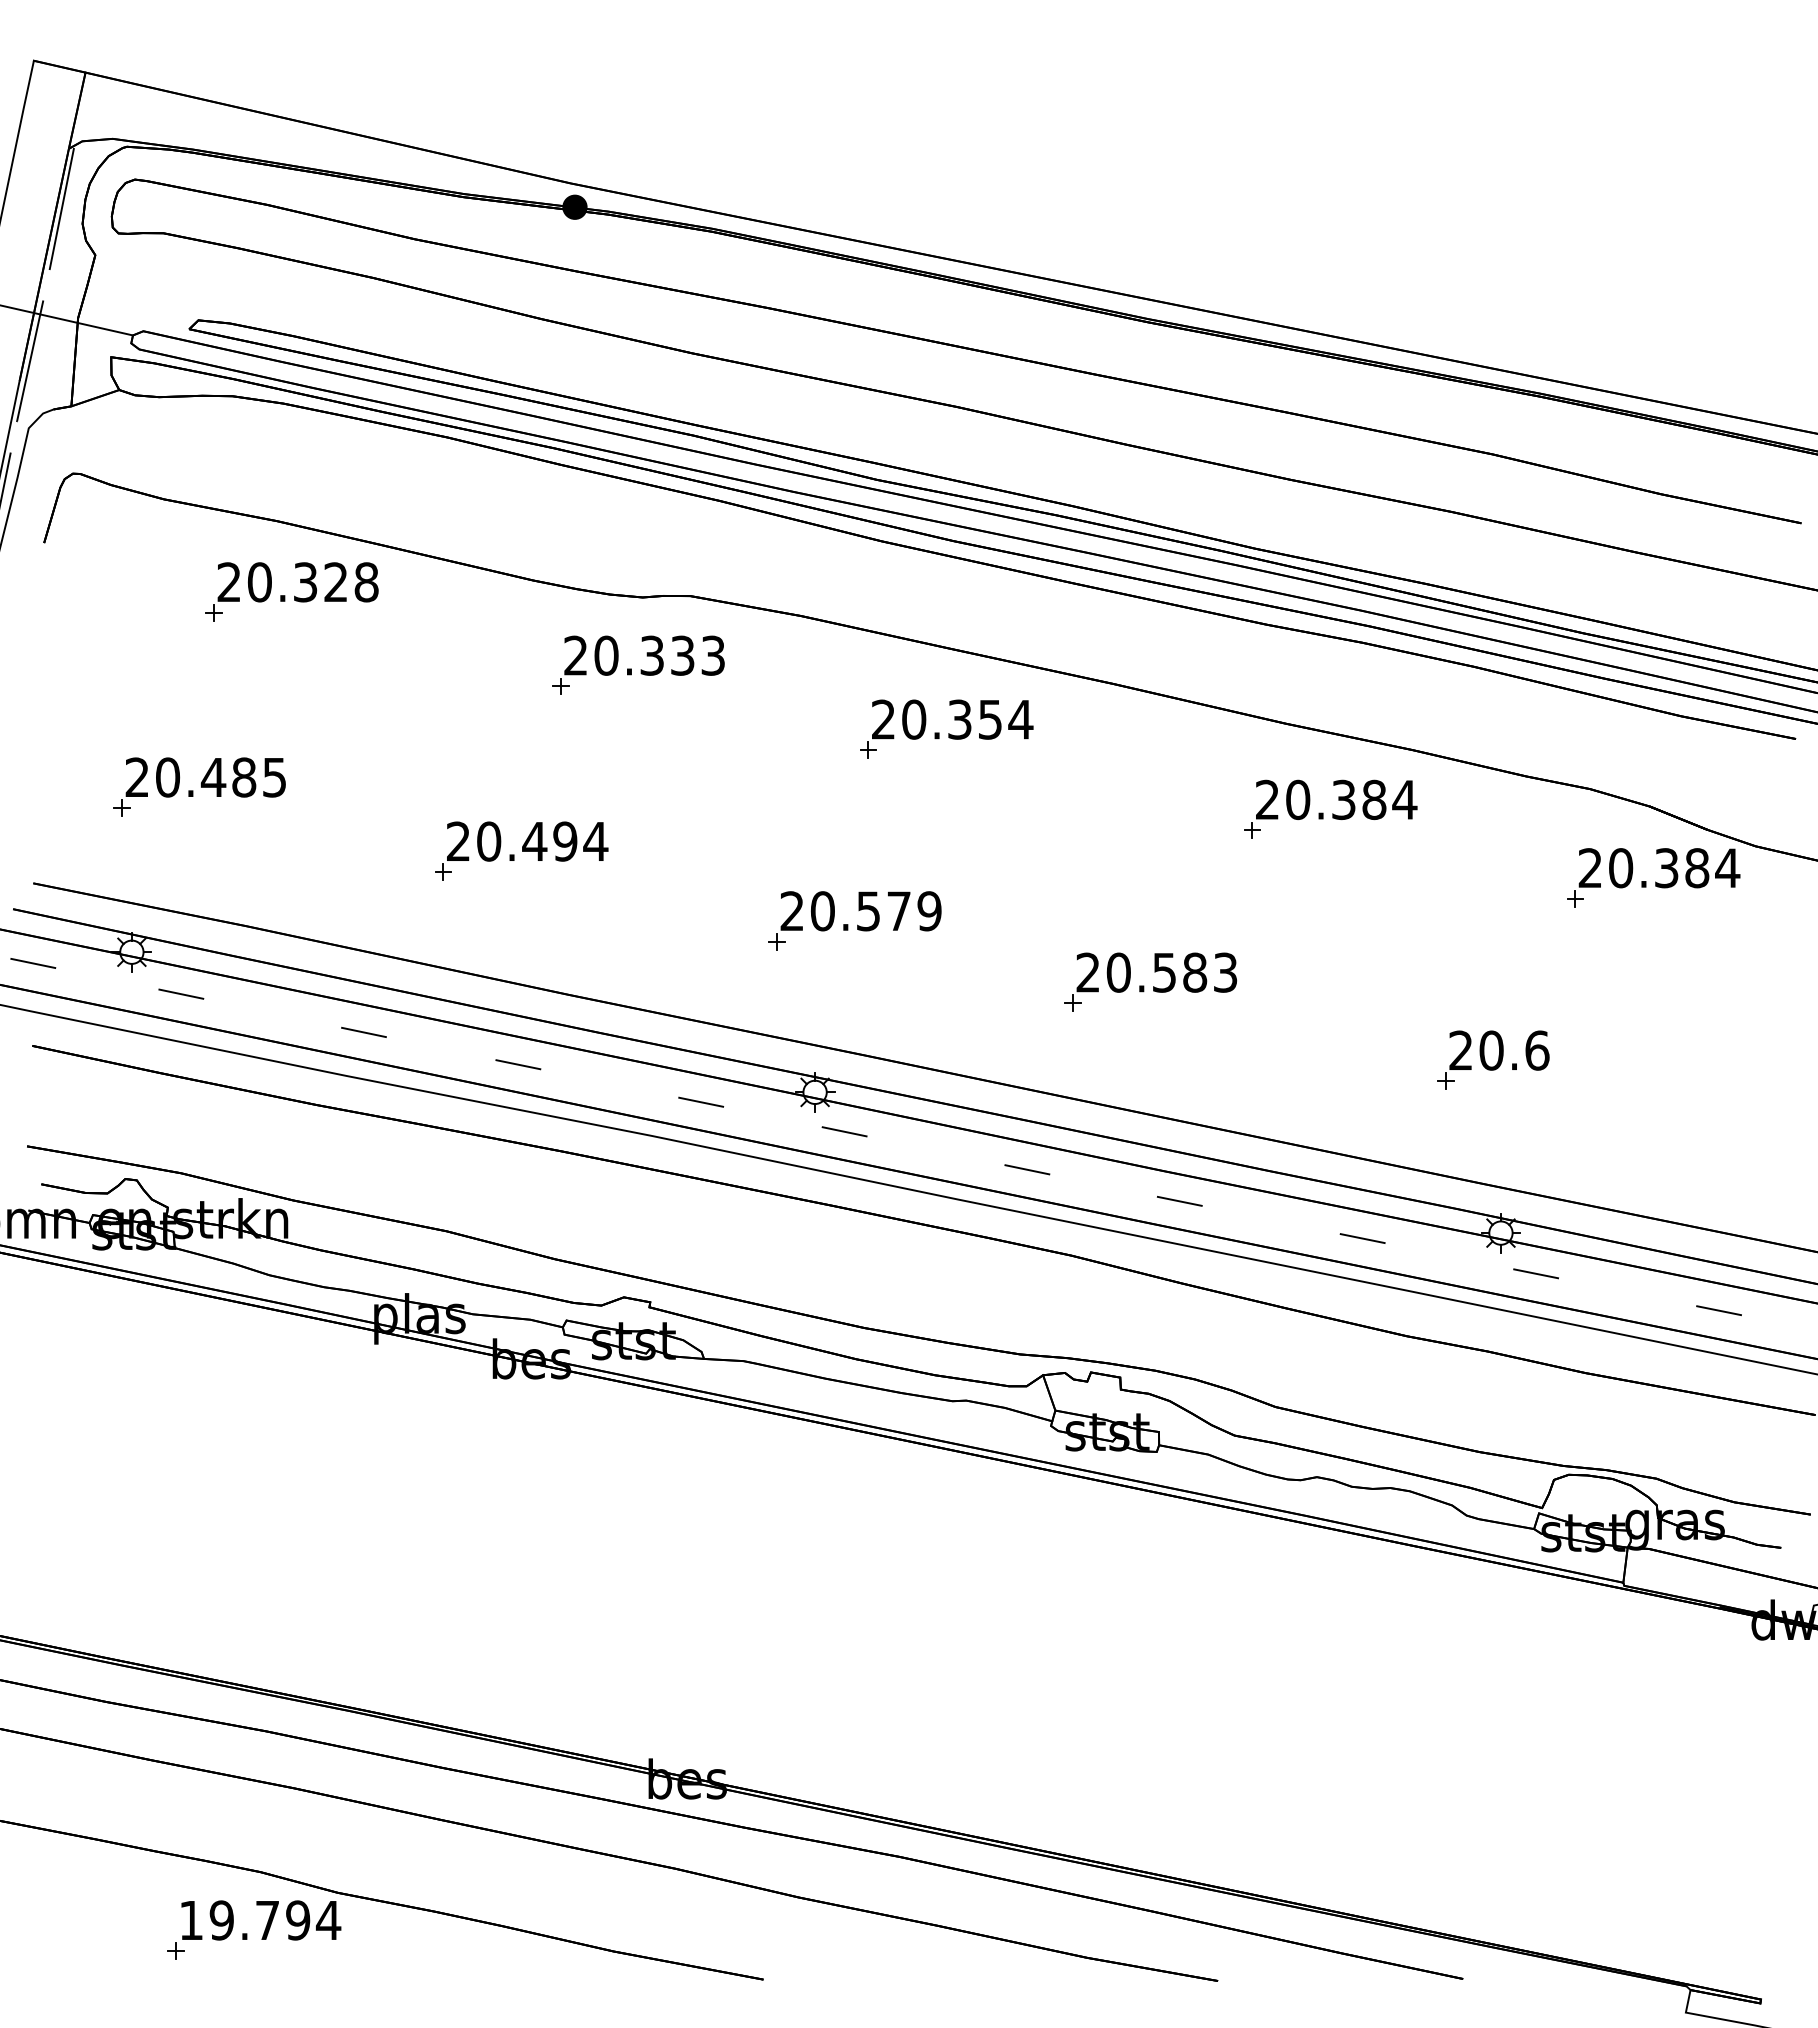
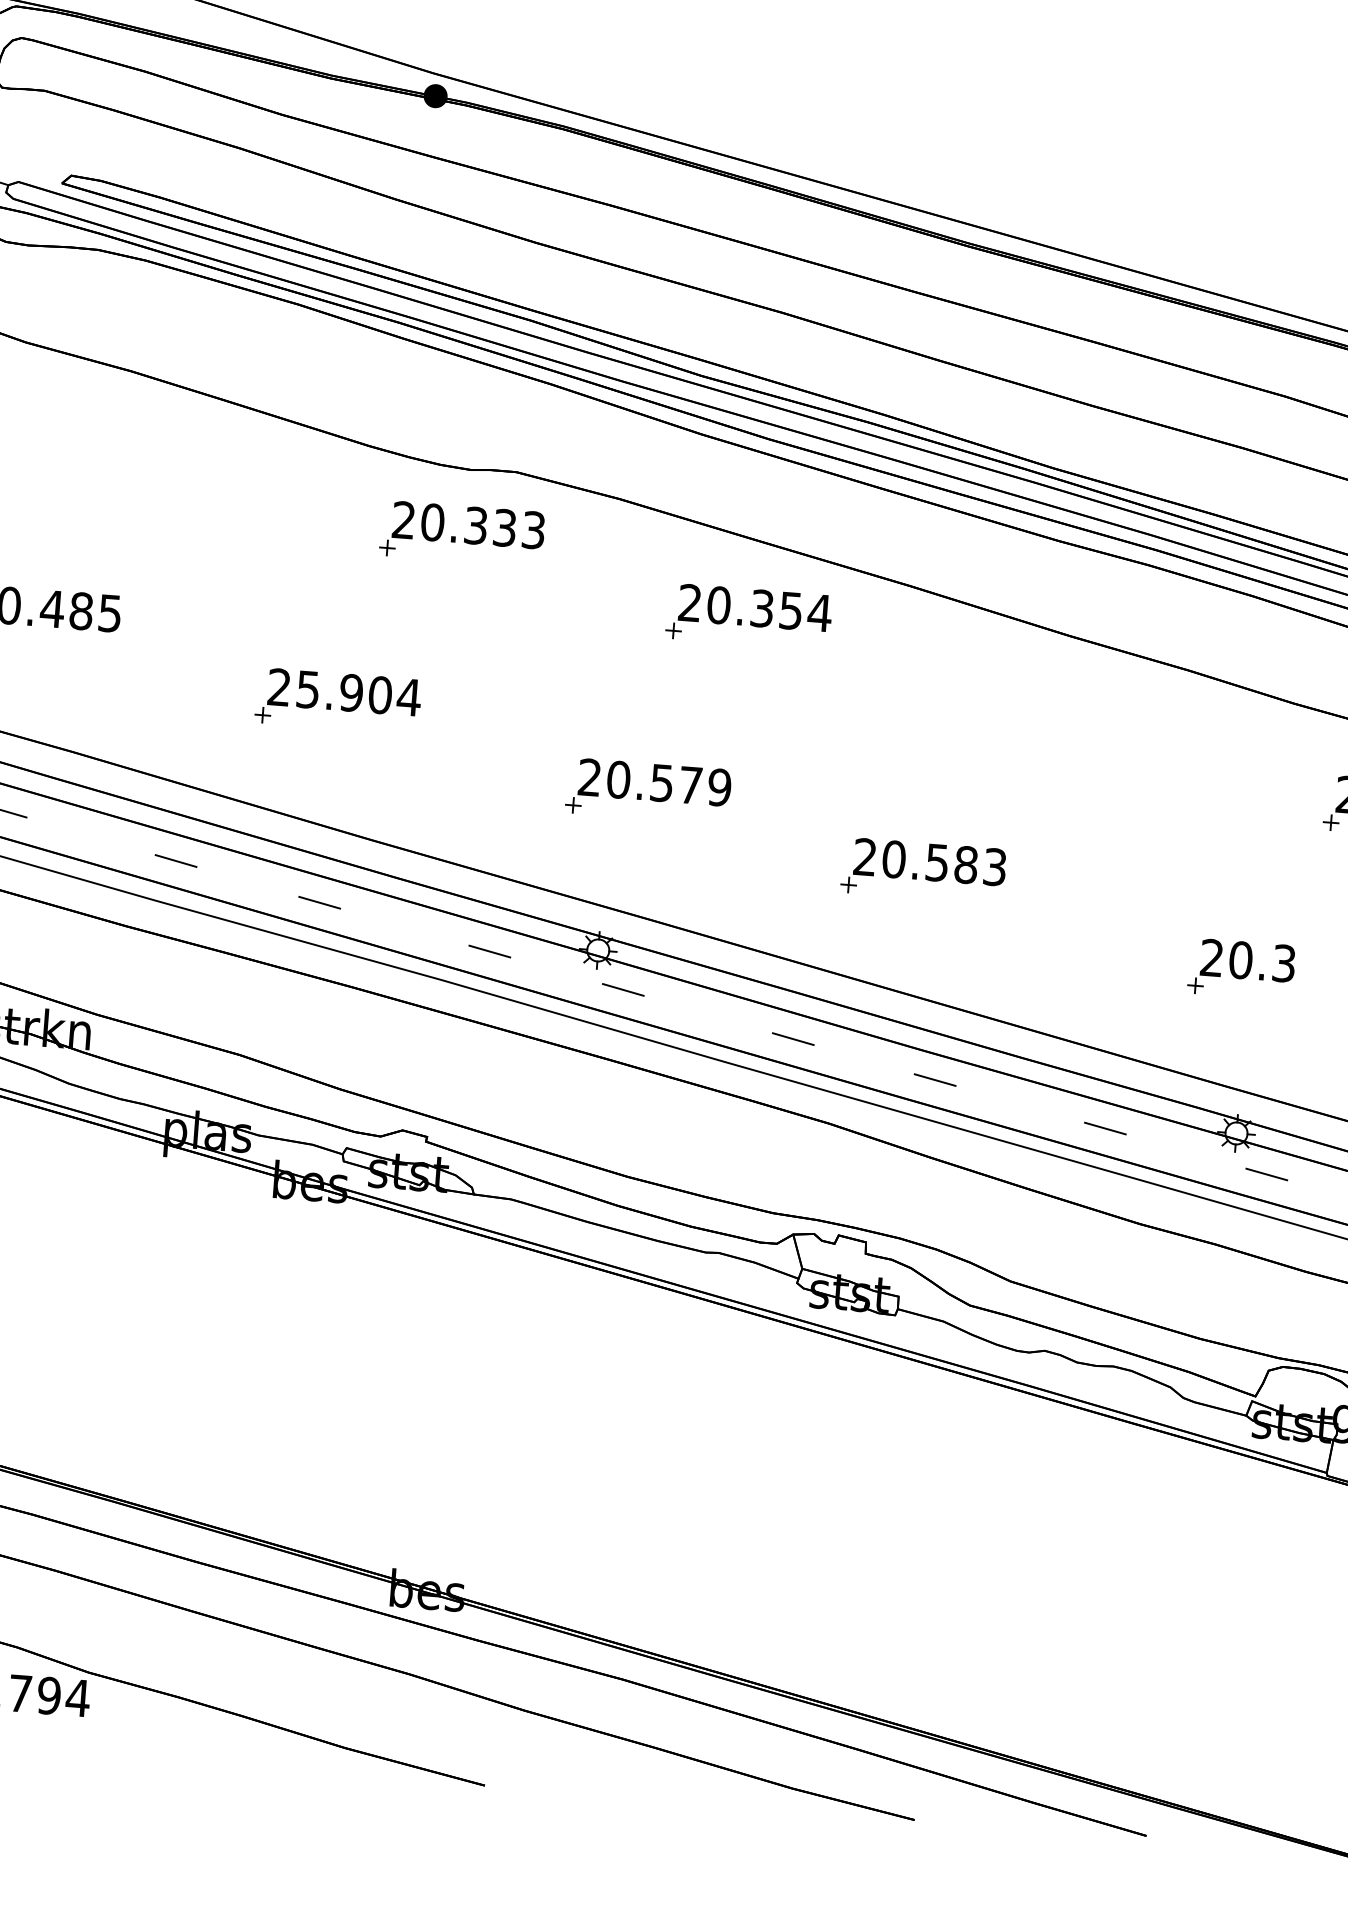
part: (291, 591) -> (139, 438), removed
part: (1330, 808) -> (1106, 719), removed
text: (527, 841) -> (344, 692), 20.494 -> 25.904
text: (1537, 1050) -> (1284, 963), 20.6 -> 20.3

